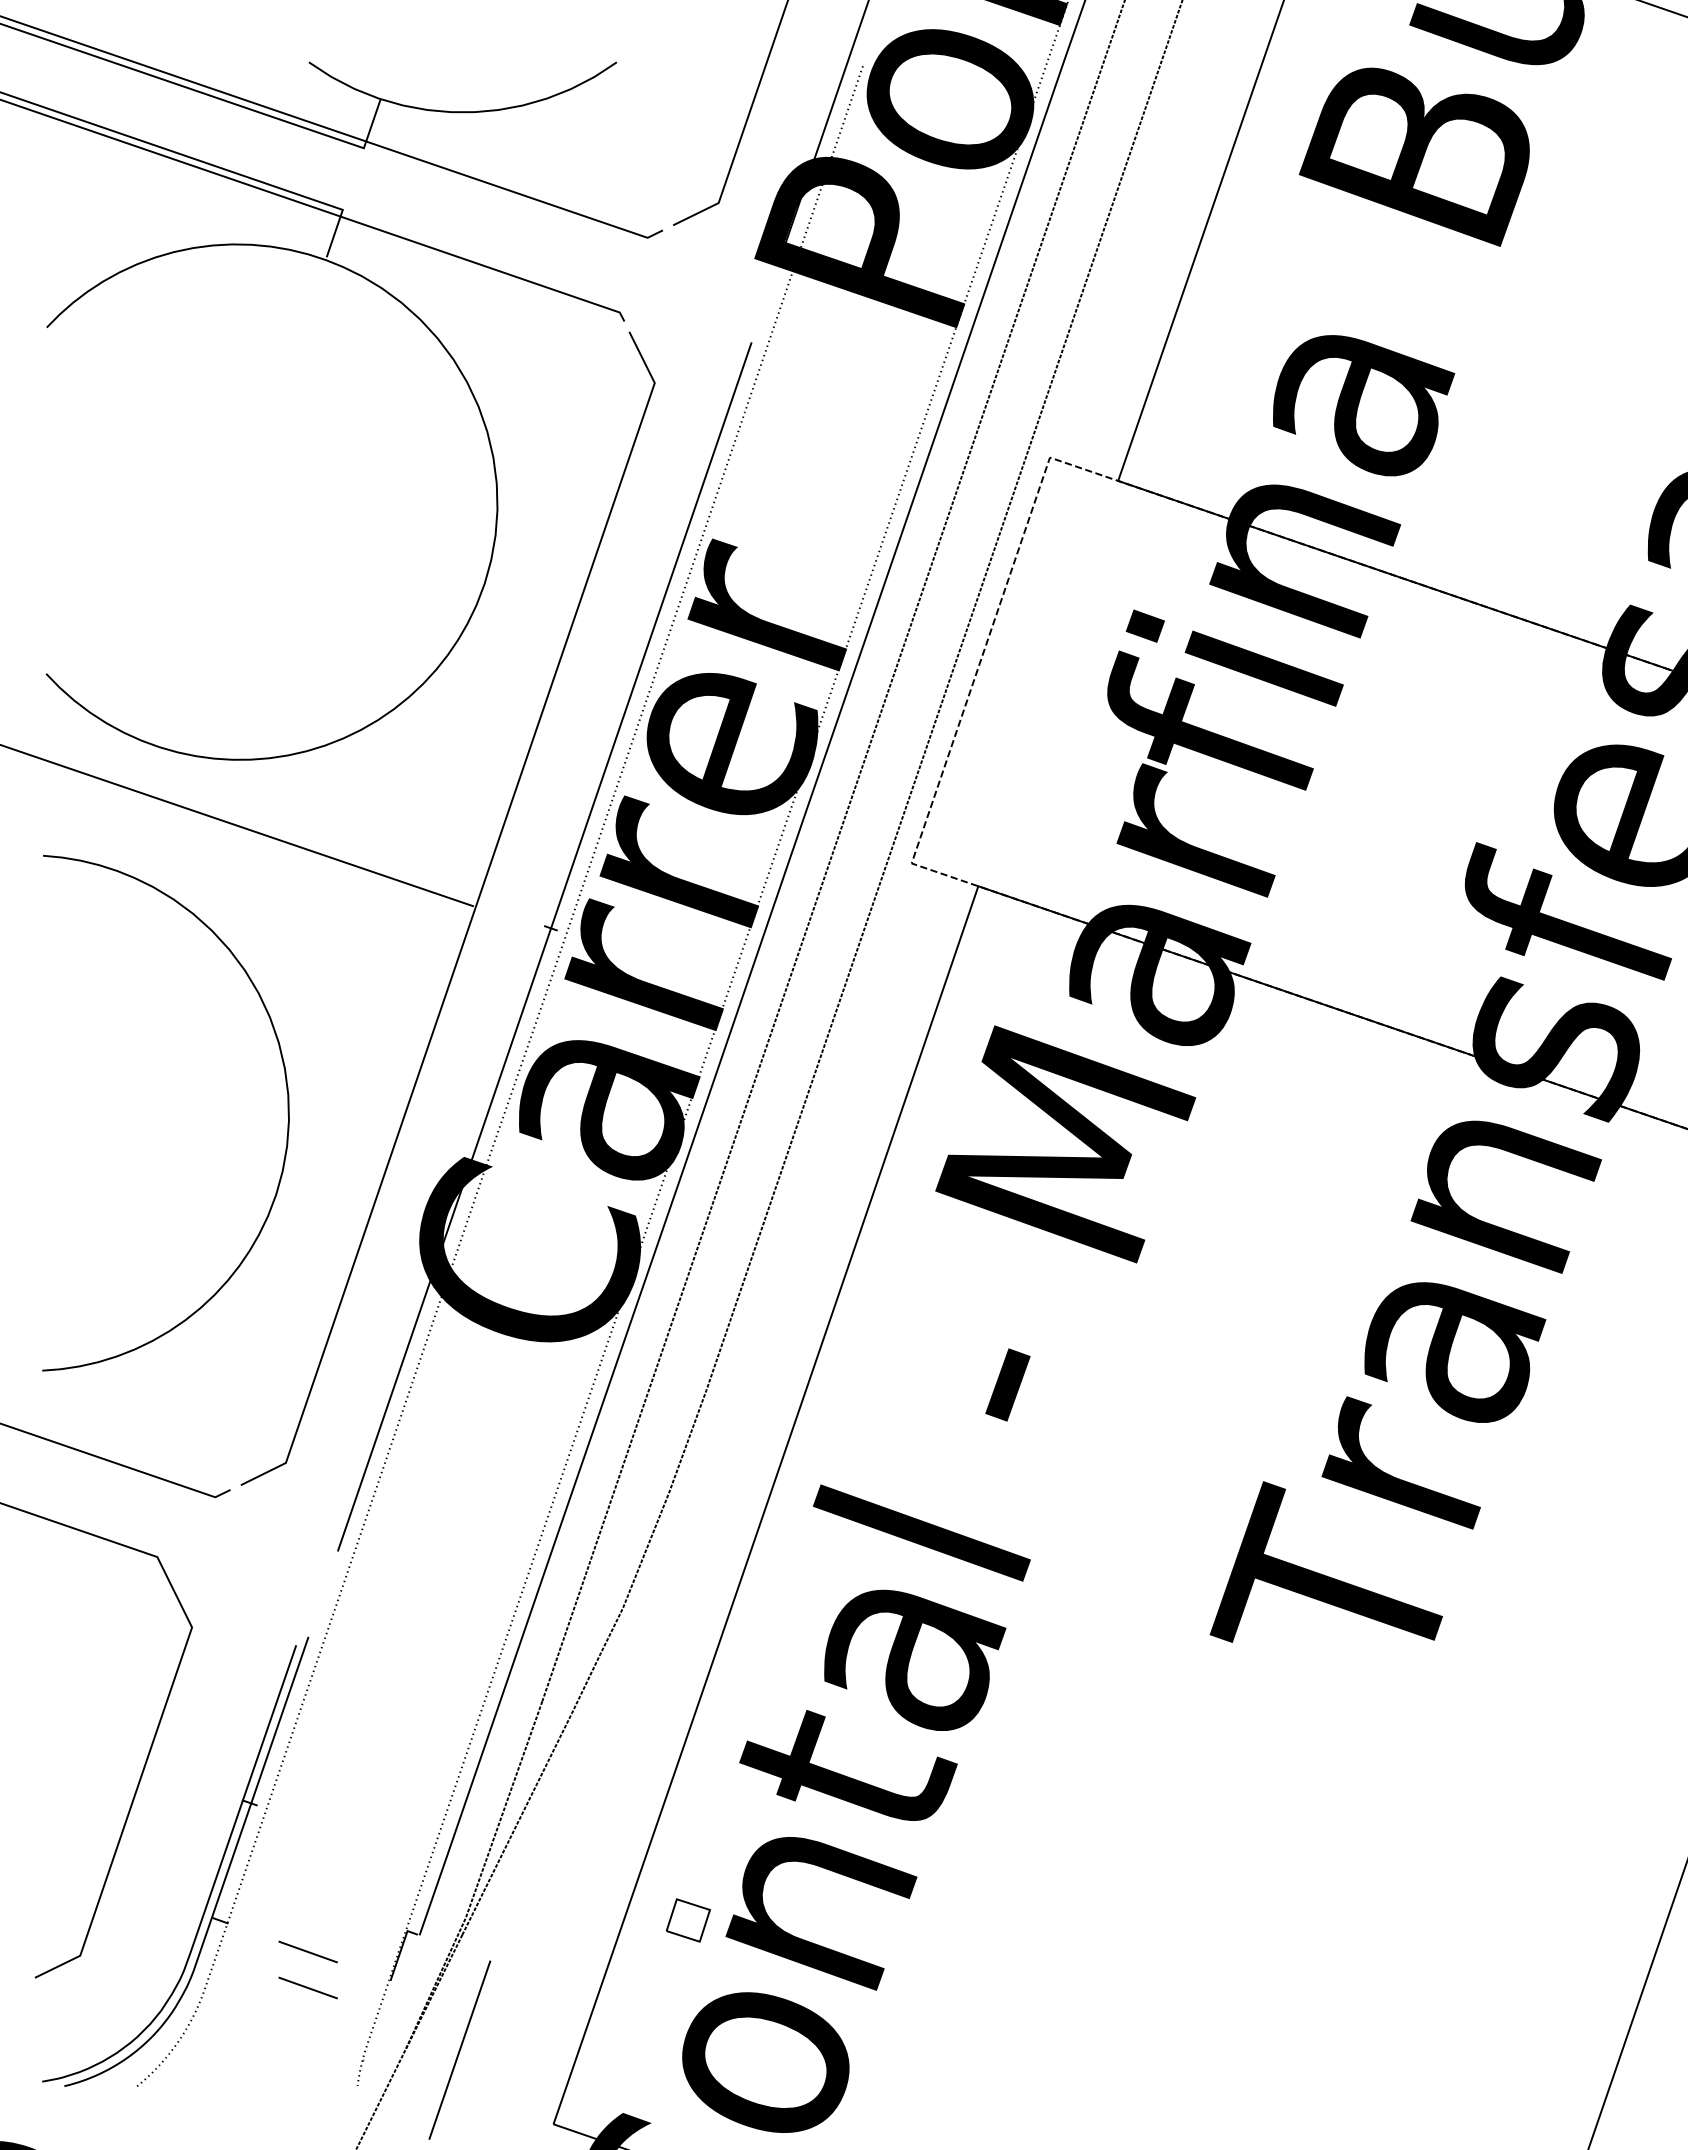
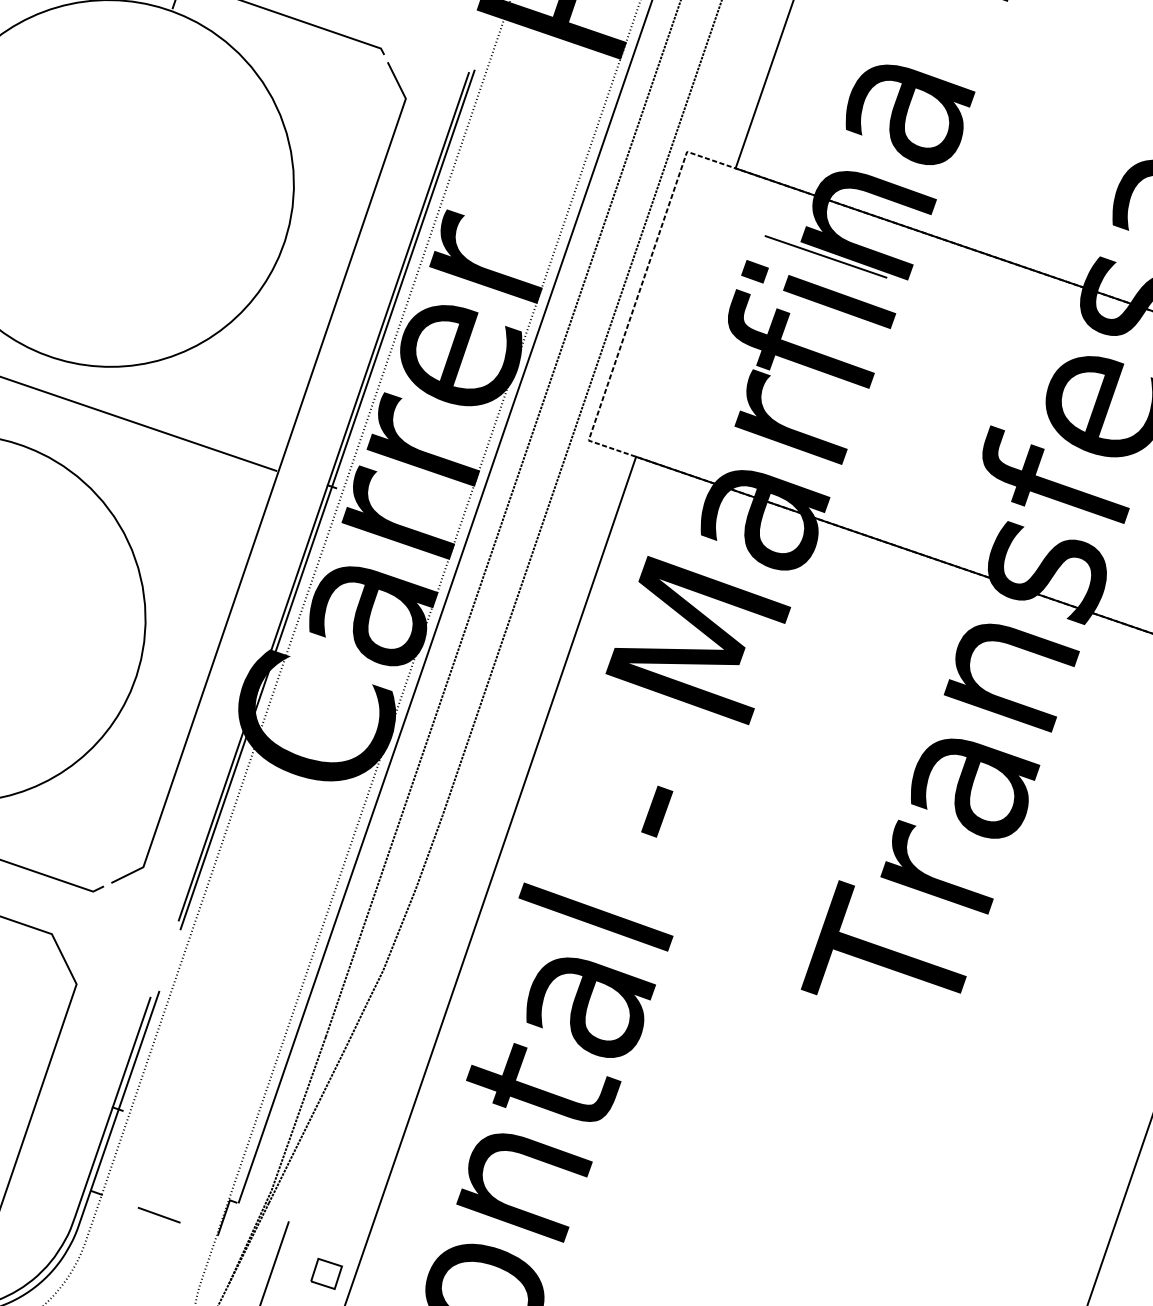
line: (1244, 605) -> (825, 257), added
line: (539, 941) -> (323, 496), added
part: (687, 1920) -> (325, 1273), moved
line: (307, 1987) -> (158, 1240), removed

